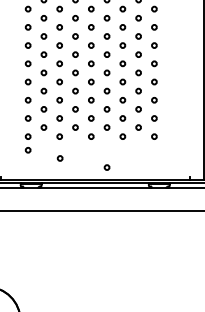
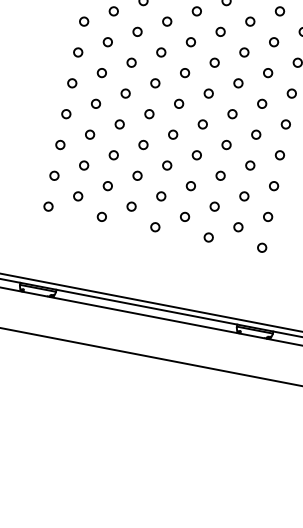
circle: (27, 150) -> (42, 229), removed
circle: (59, 158) -> (94, 253), removed
circle: (106, 167) -> (171, 284), removed

